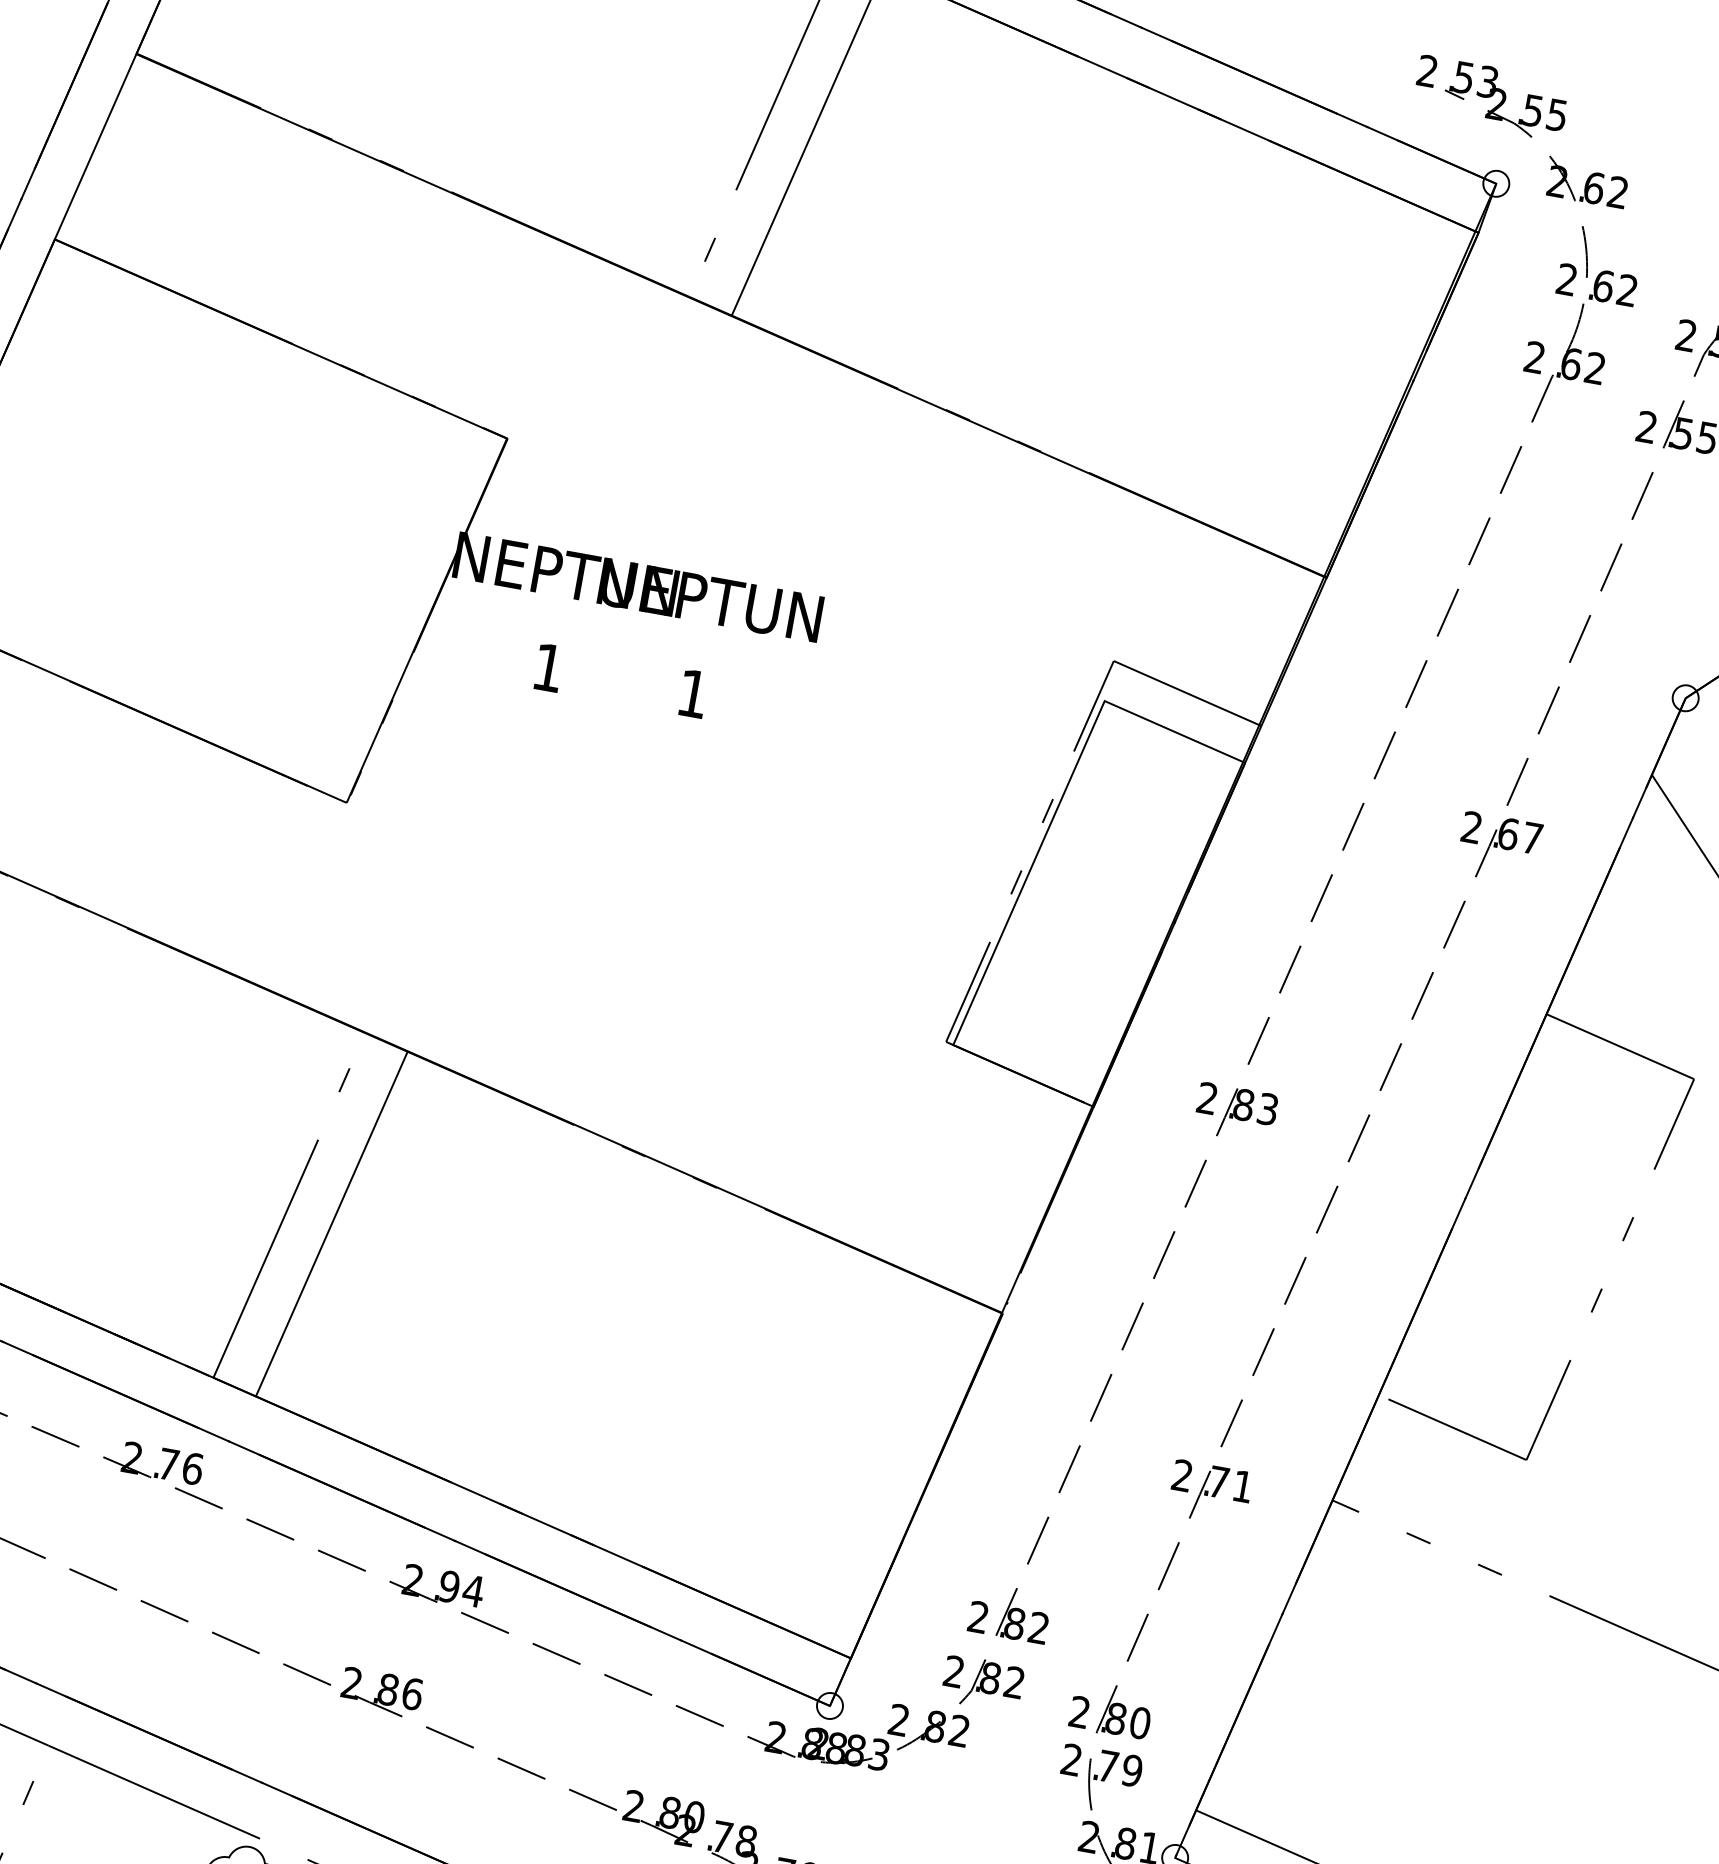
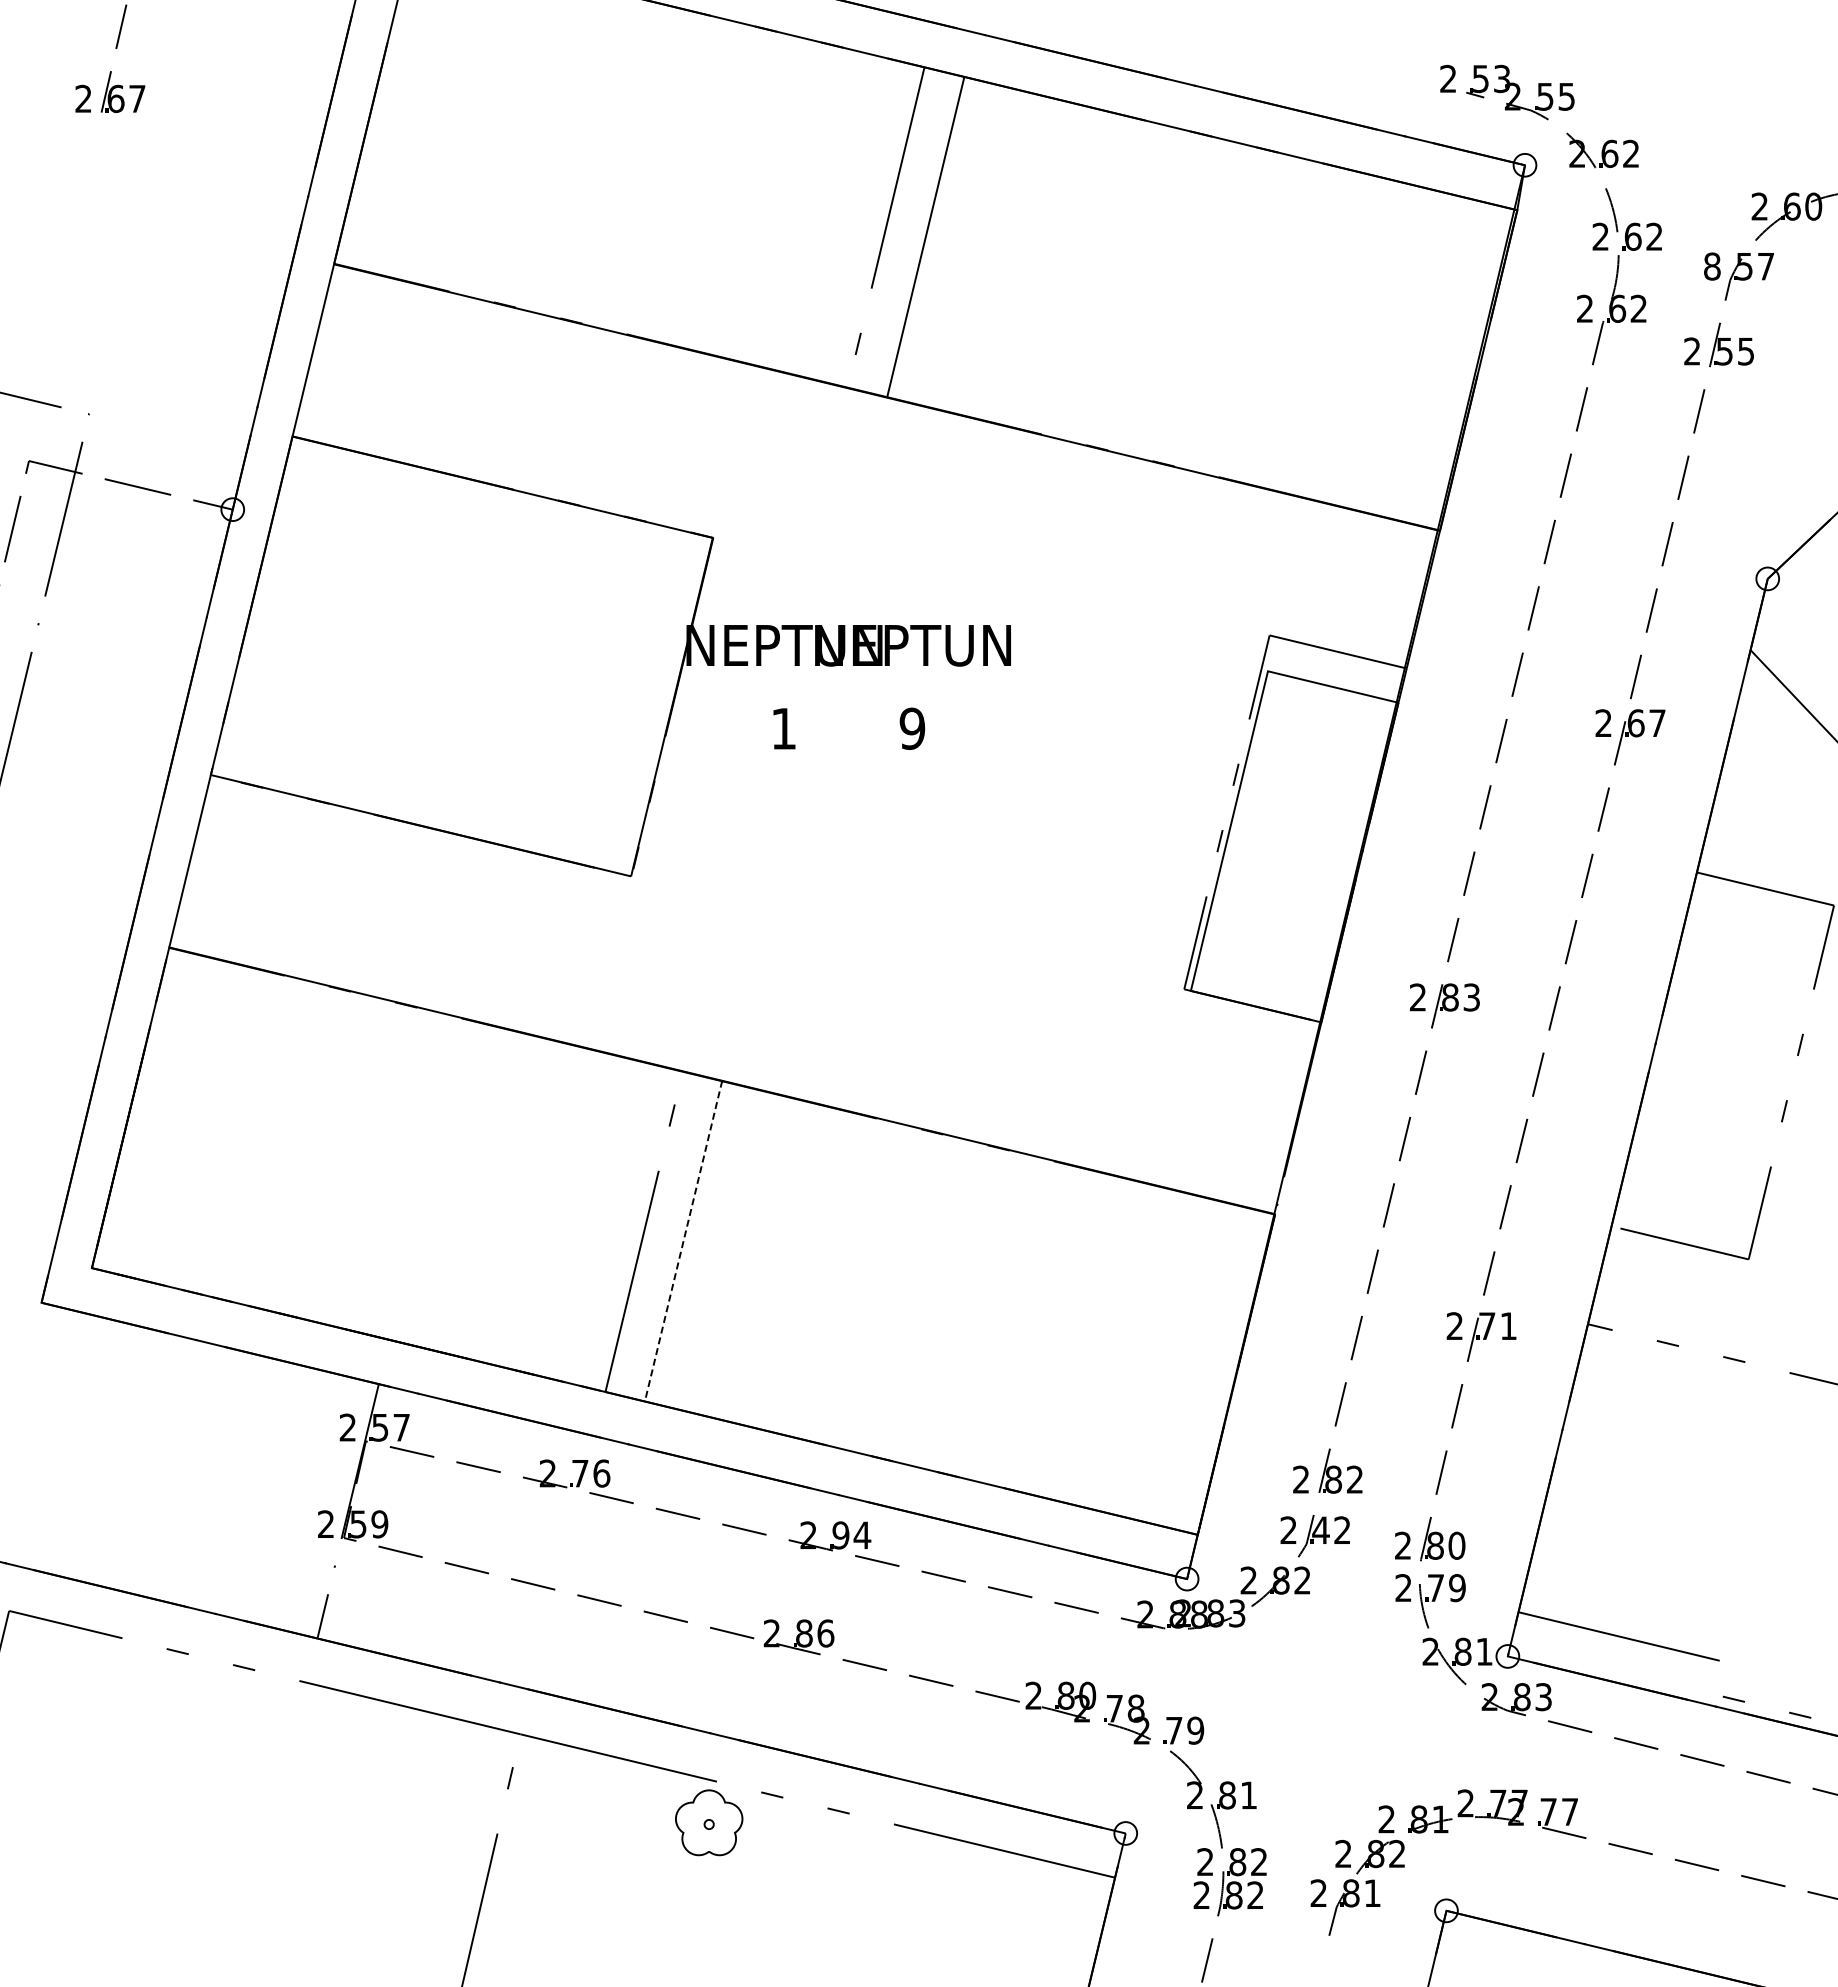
text: (1686, 335) -> (1712, 266), 2 -> 8
text: (693, 693) -> (912, 728), 1 -> 9
line: (331, 1224) -> (683, 1241), solid -> dashed
text: (989, 1678) -> (1320, 1530), 82 -> 42

